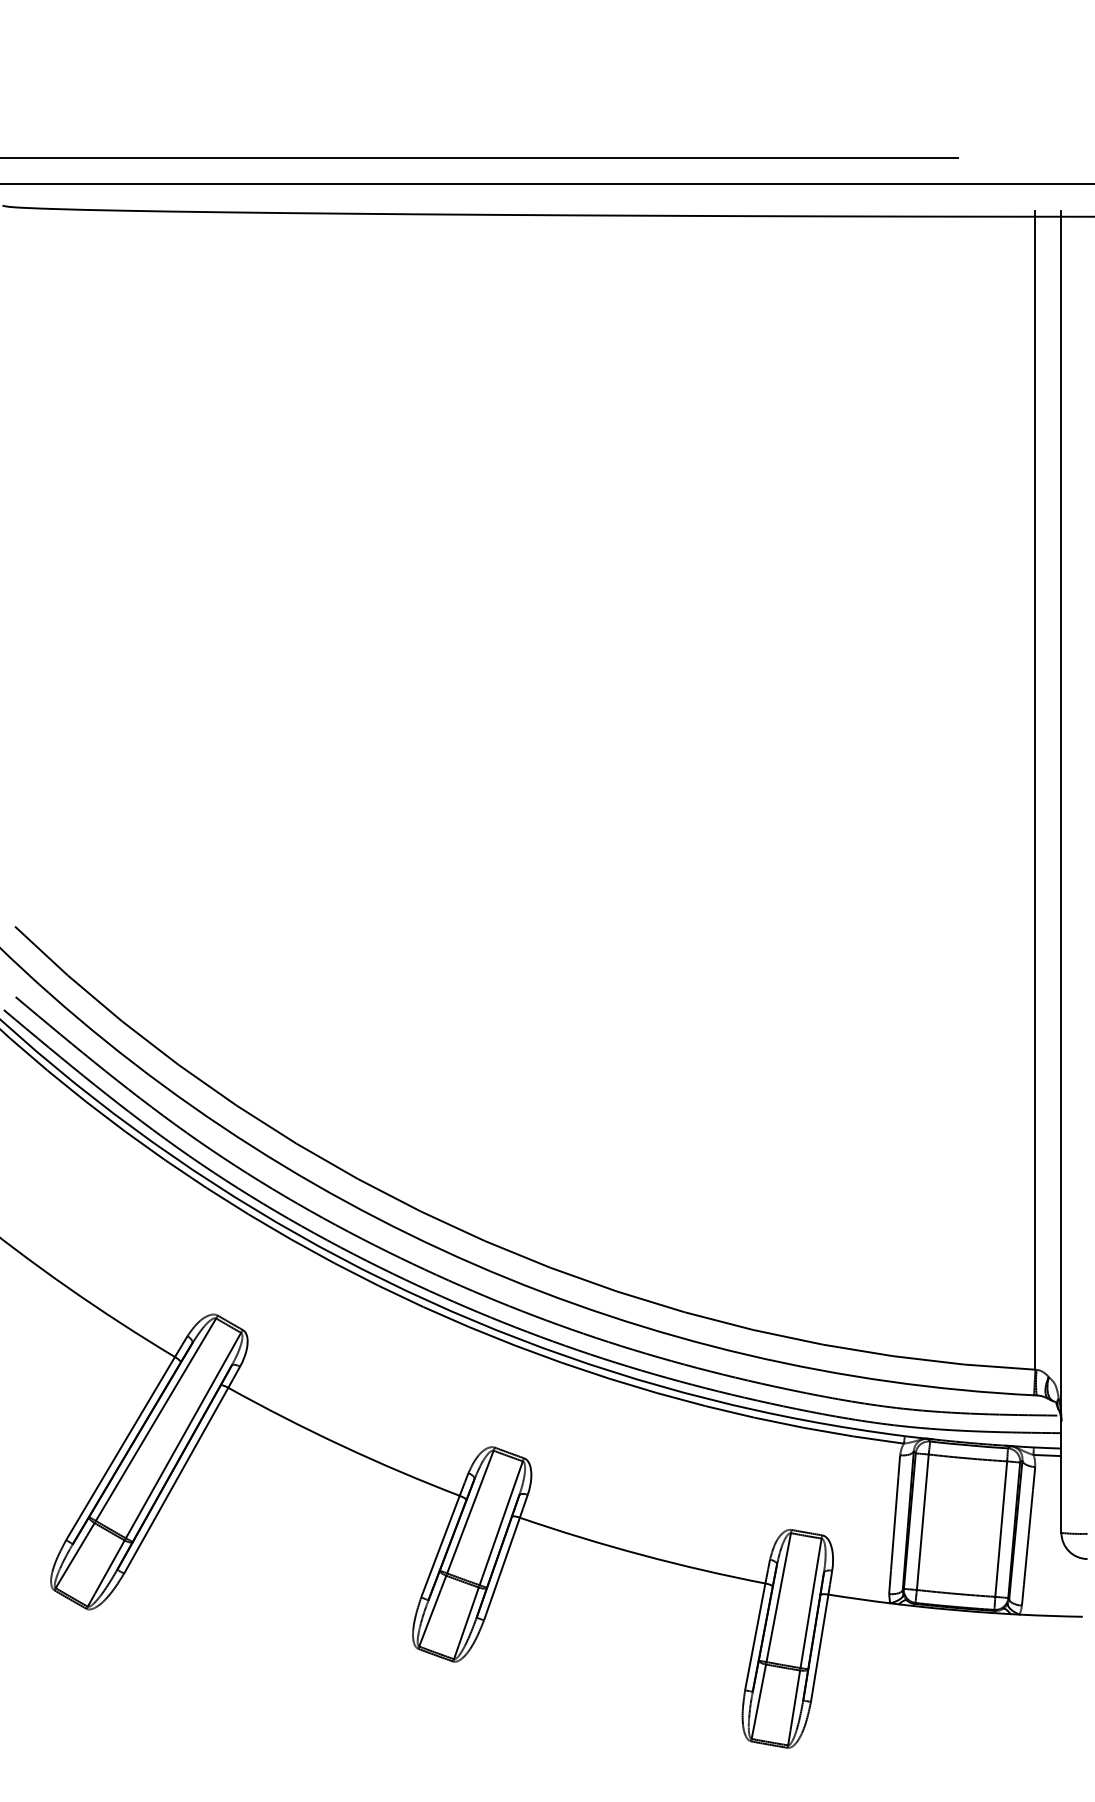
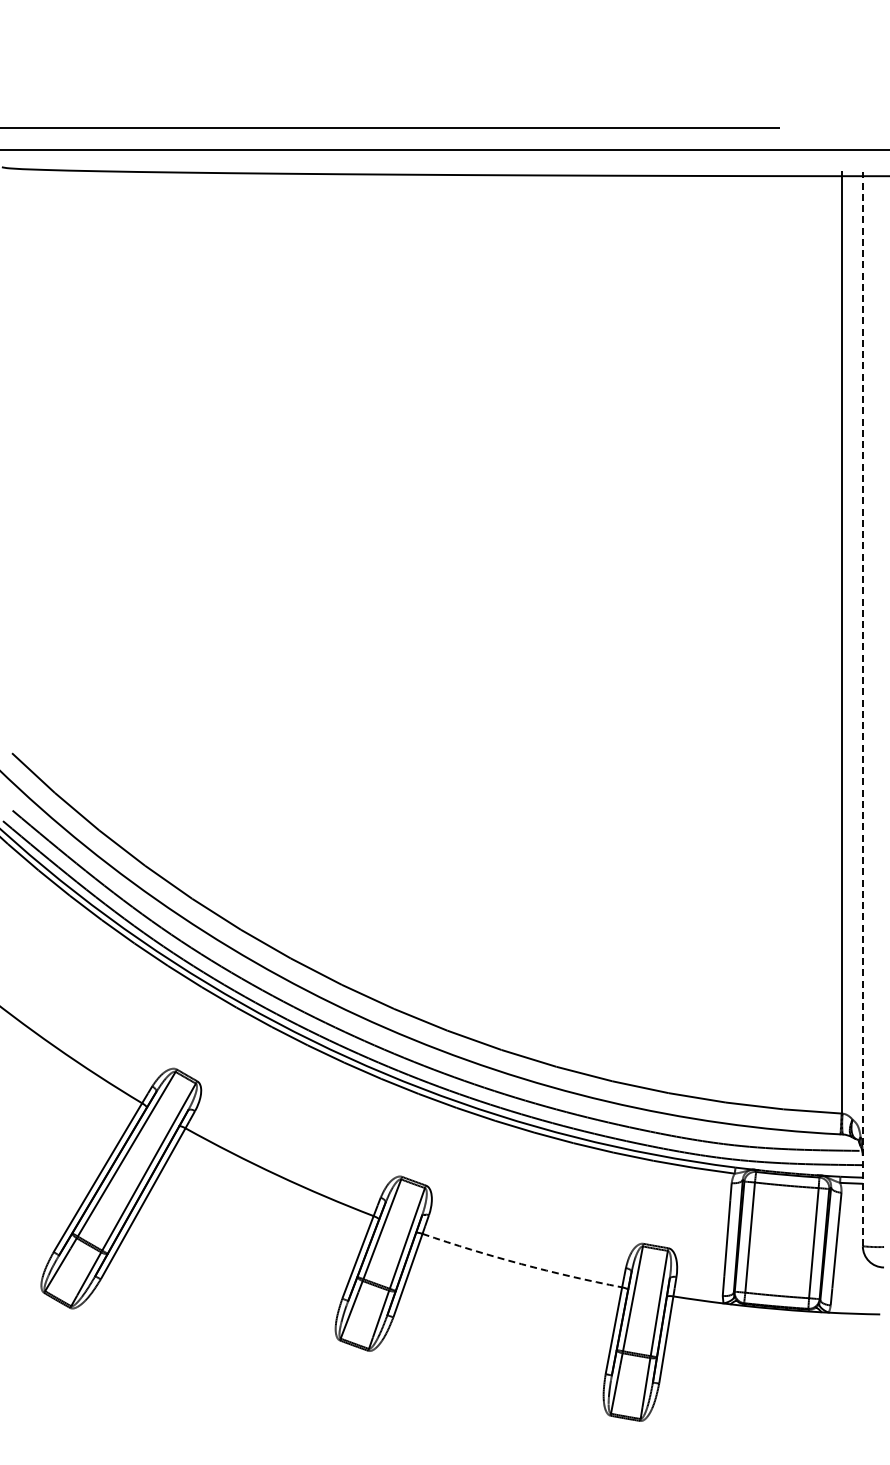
line: (1061, 871) -> (862, 708), solid -> dashed
arc: (641, 1555) -> (521, 1264), solid -> dashed

